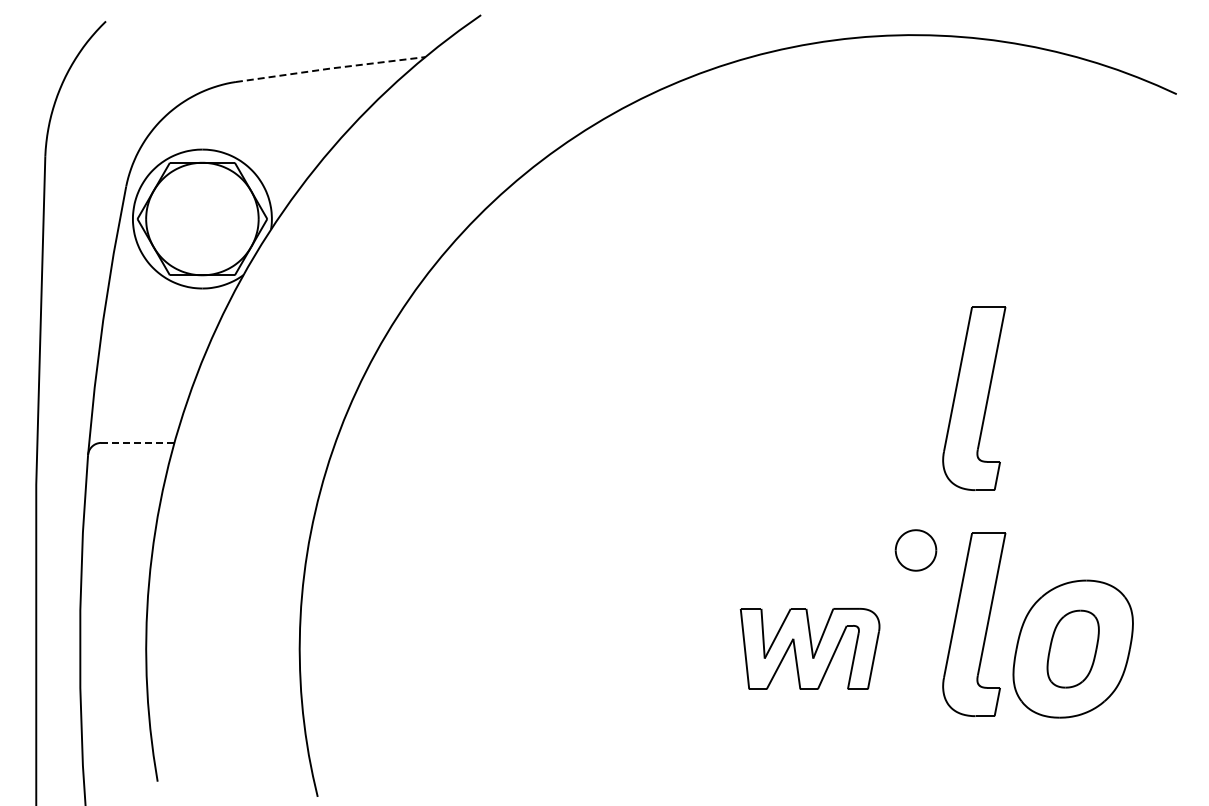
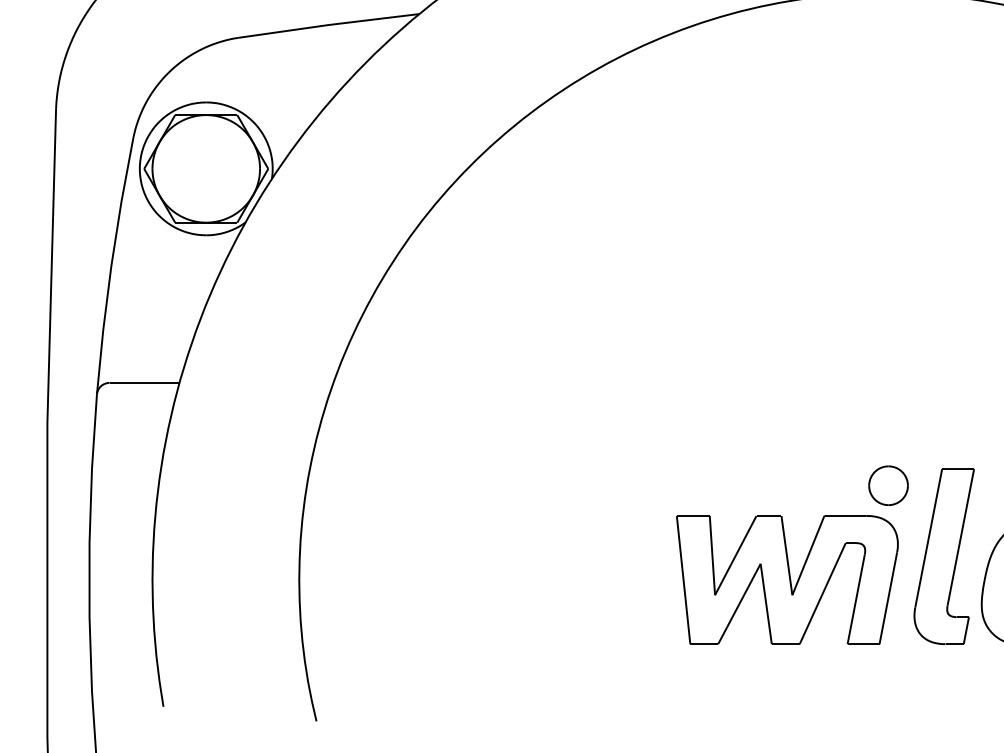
line: (330, 68) -> (328, 24), dashed -> solid
part: (974, 398) -> (944, 340), removed
line: (137, 442) -> (144, 382), dashed -> solid
part: (809, 648) -> (786, 579), size x1.67

